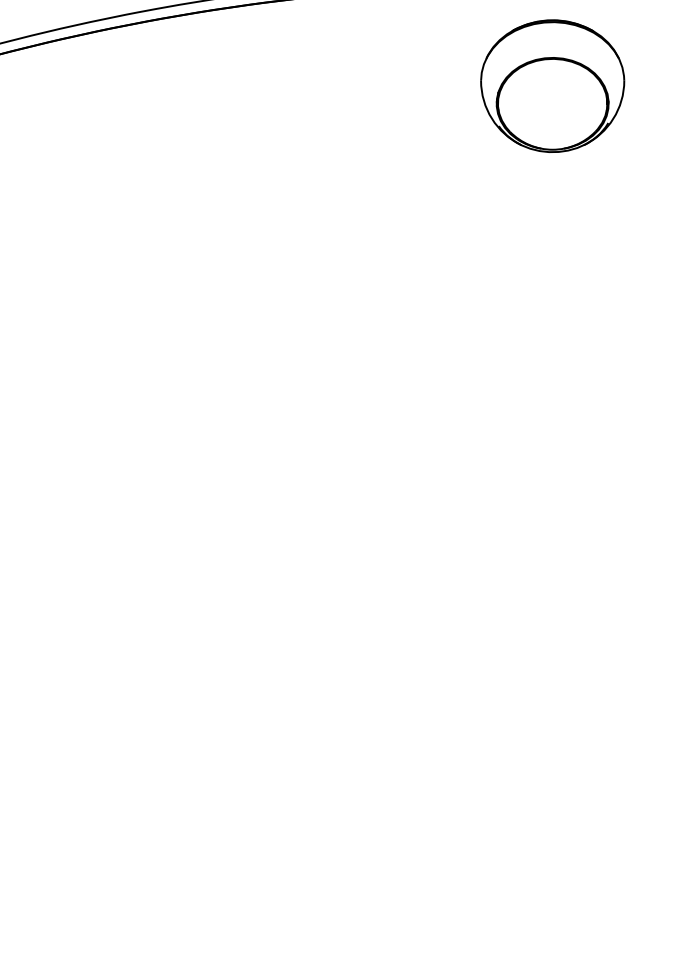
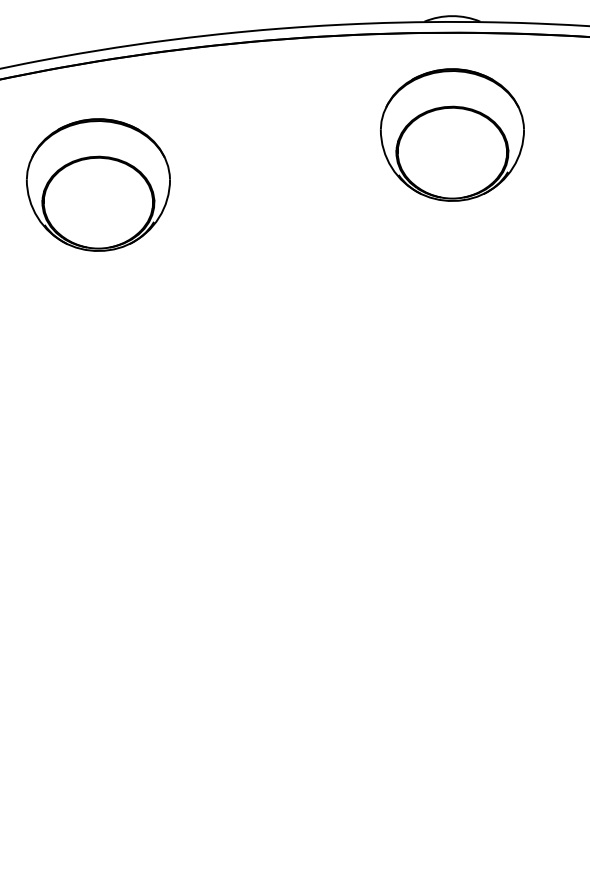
part: (198, 135) -> (98, 184), added

